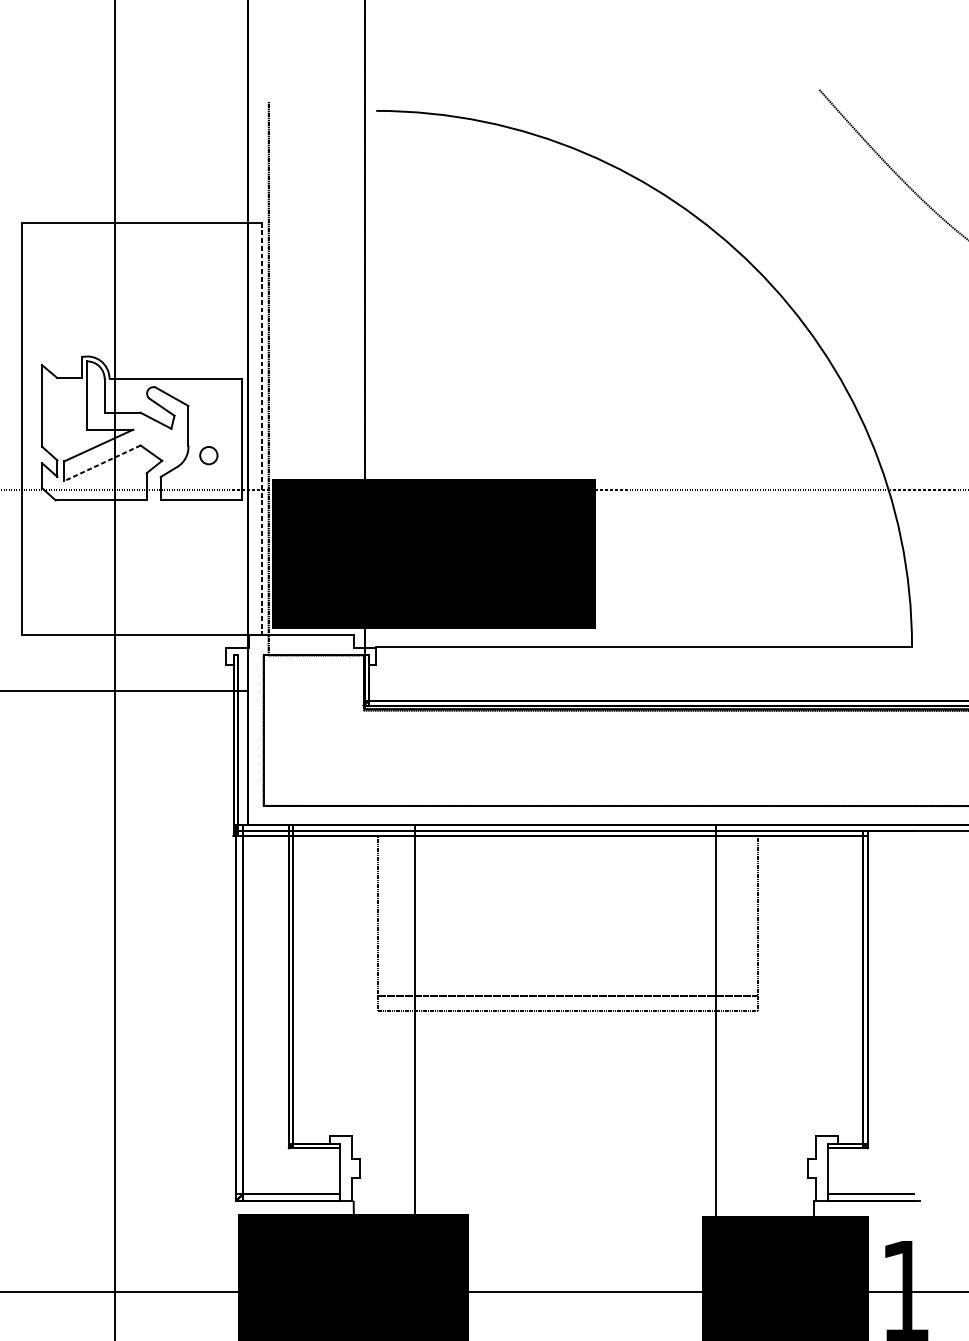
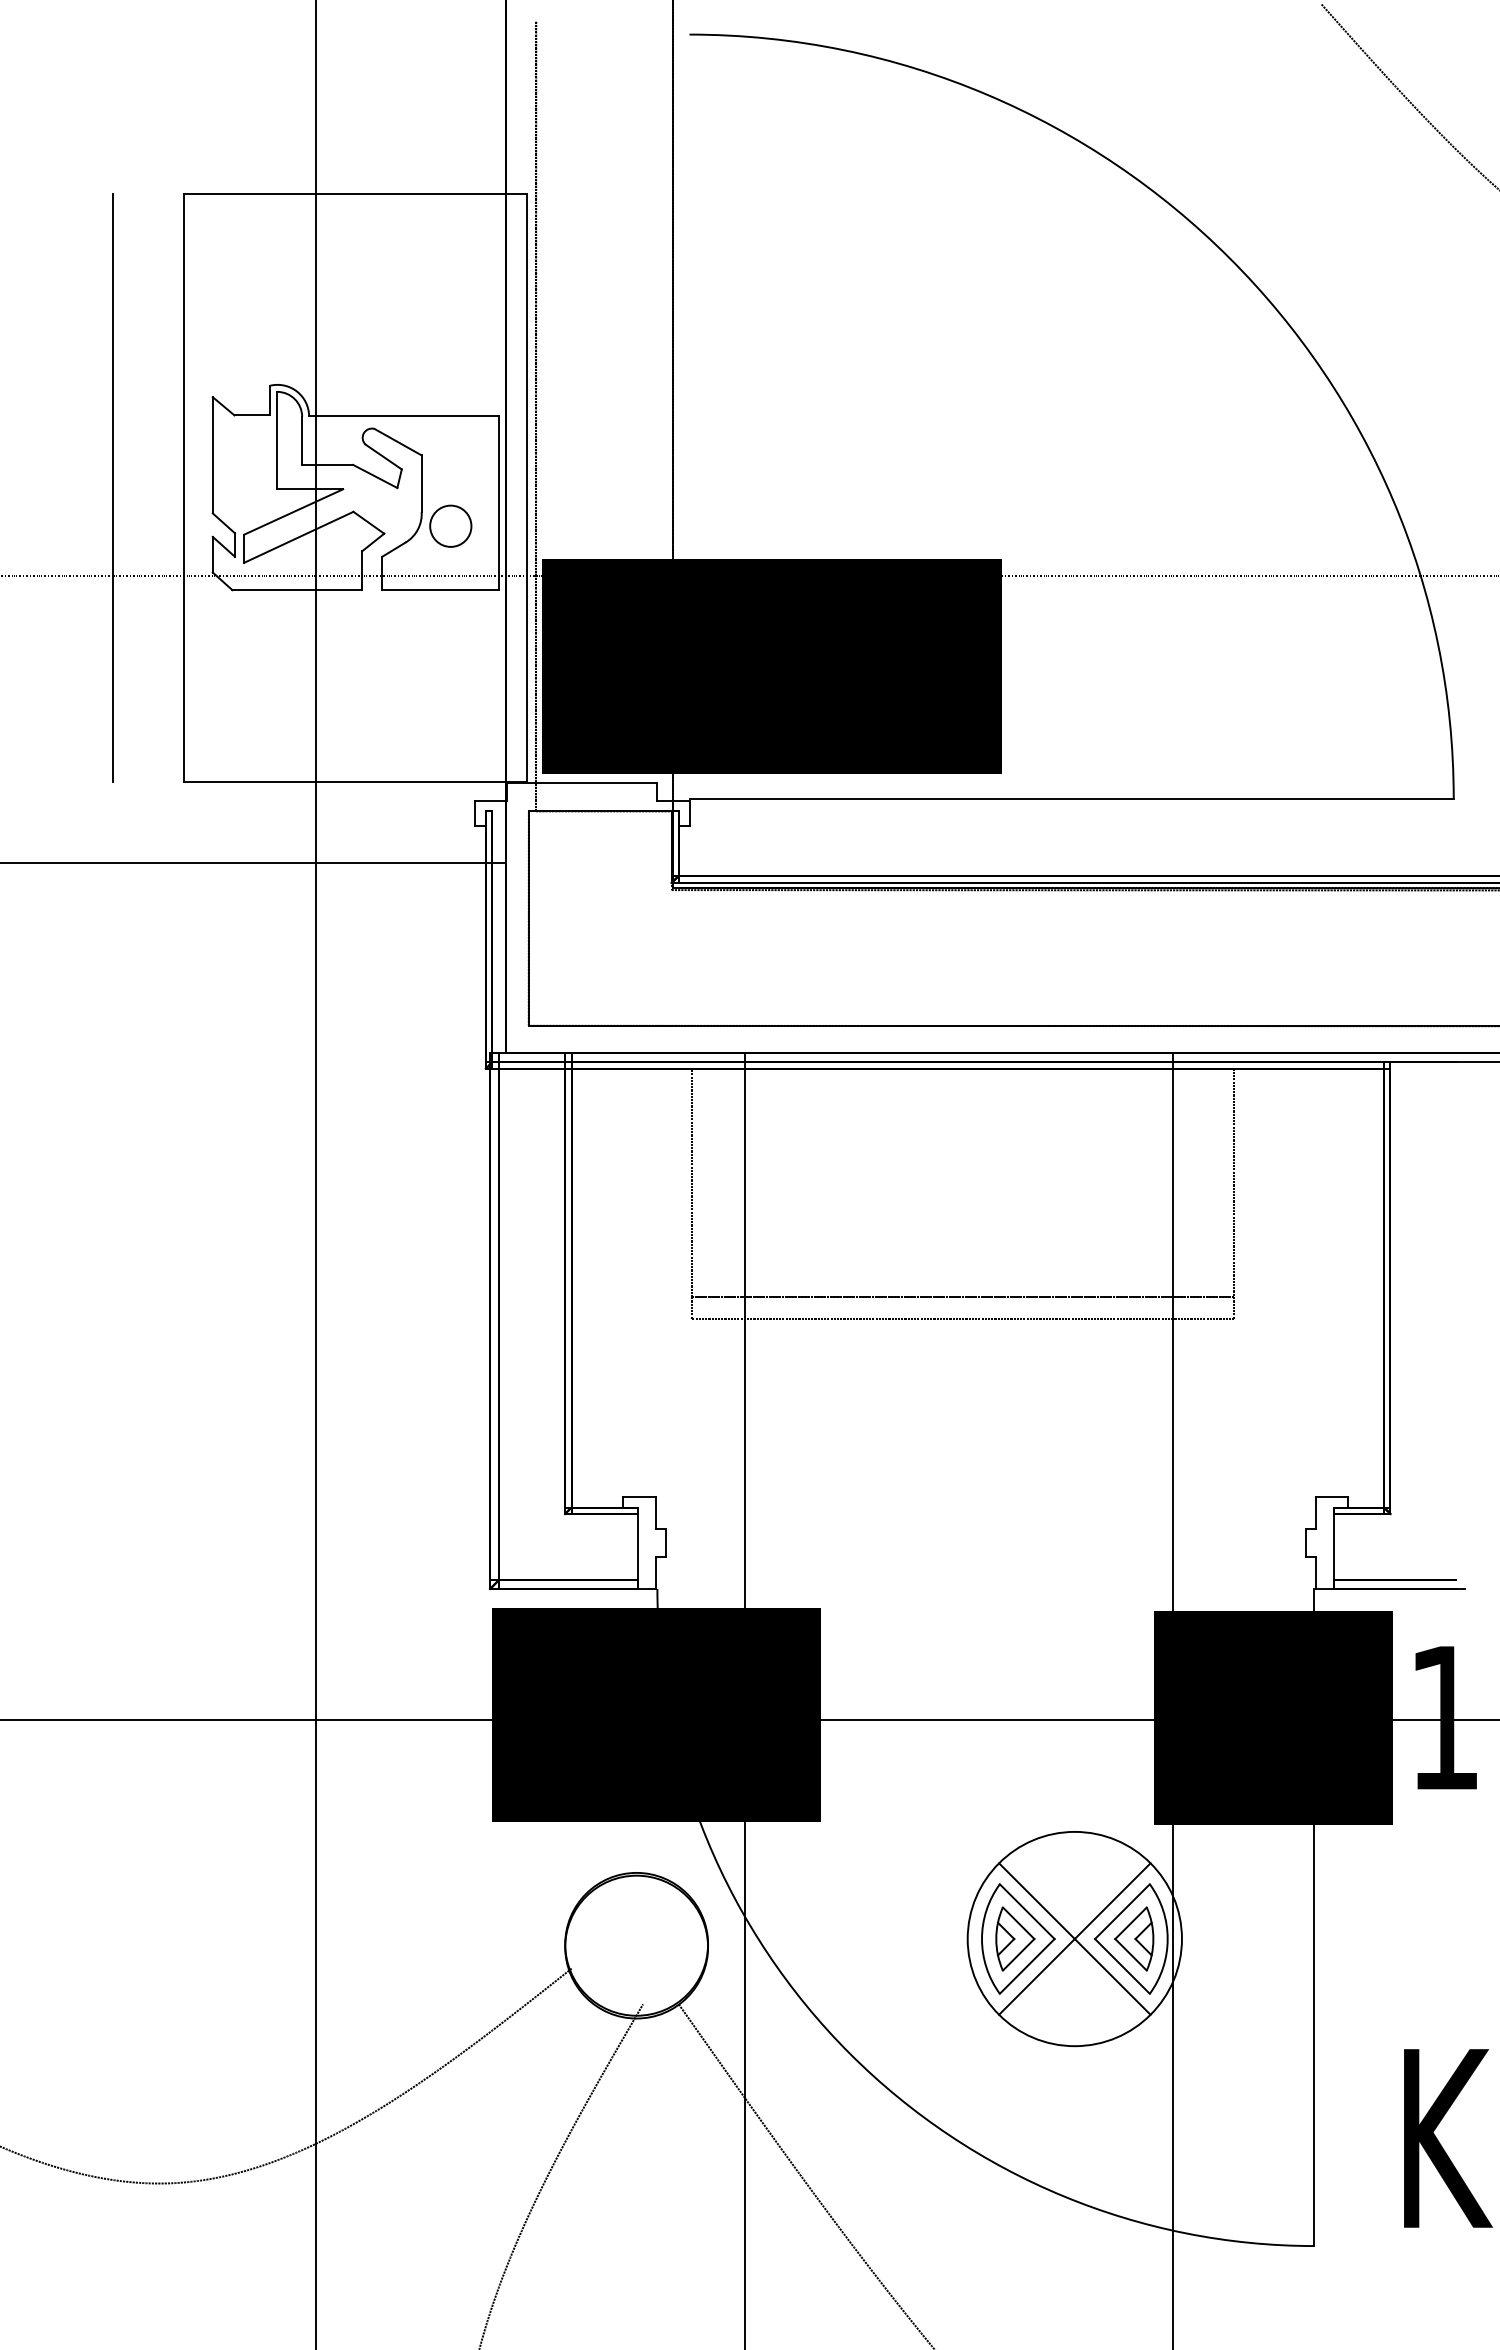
line: (262, 428) -> (527, 487), dashed -> solid
circle: (208, 455) -> (450, 525), size x1.67
line: (102, 463) -> (298, 537), dashed -> solid

